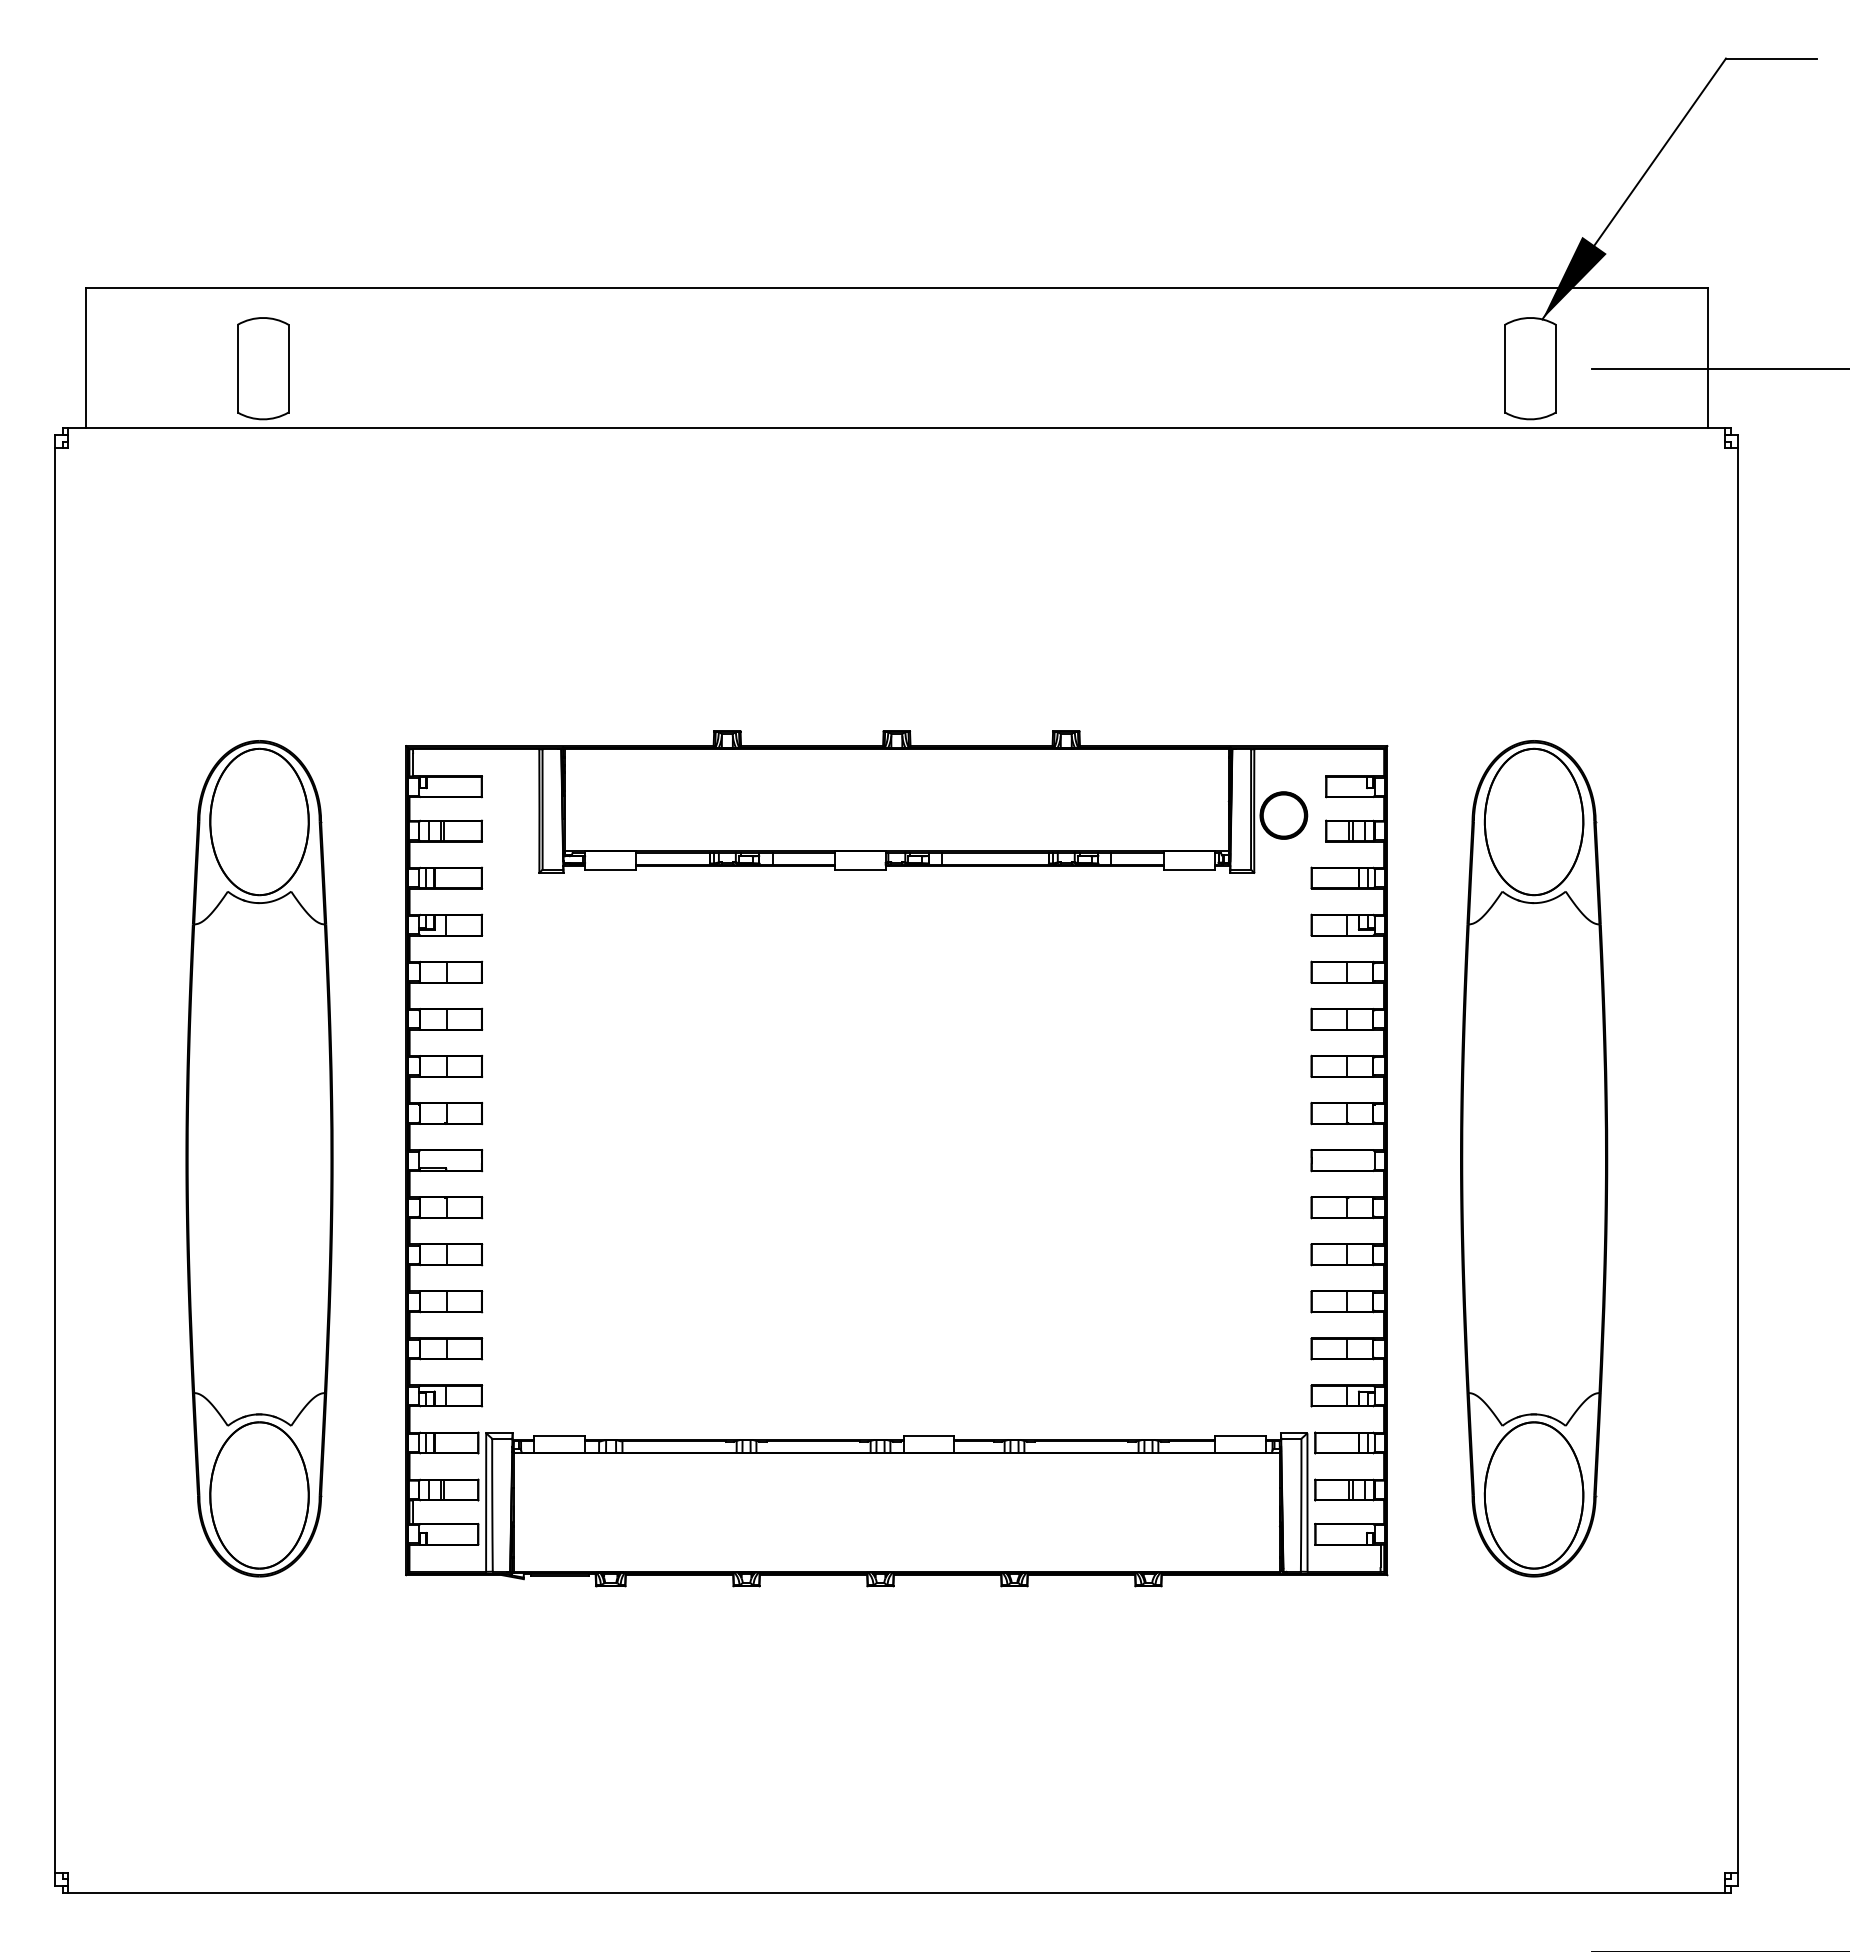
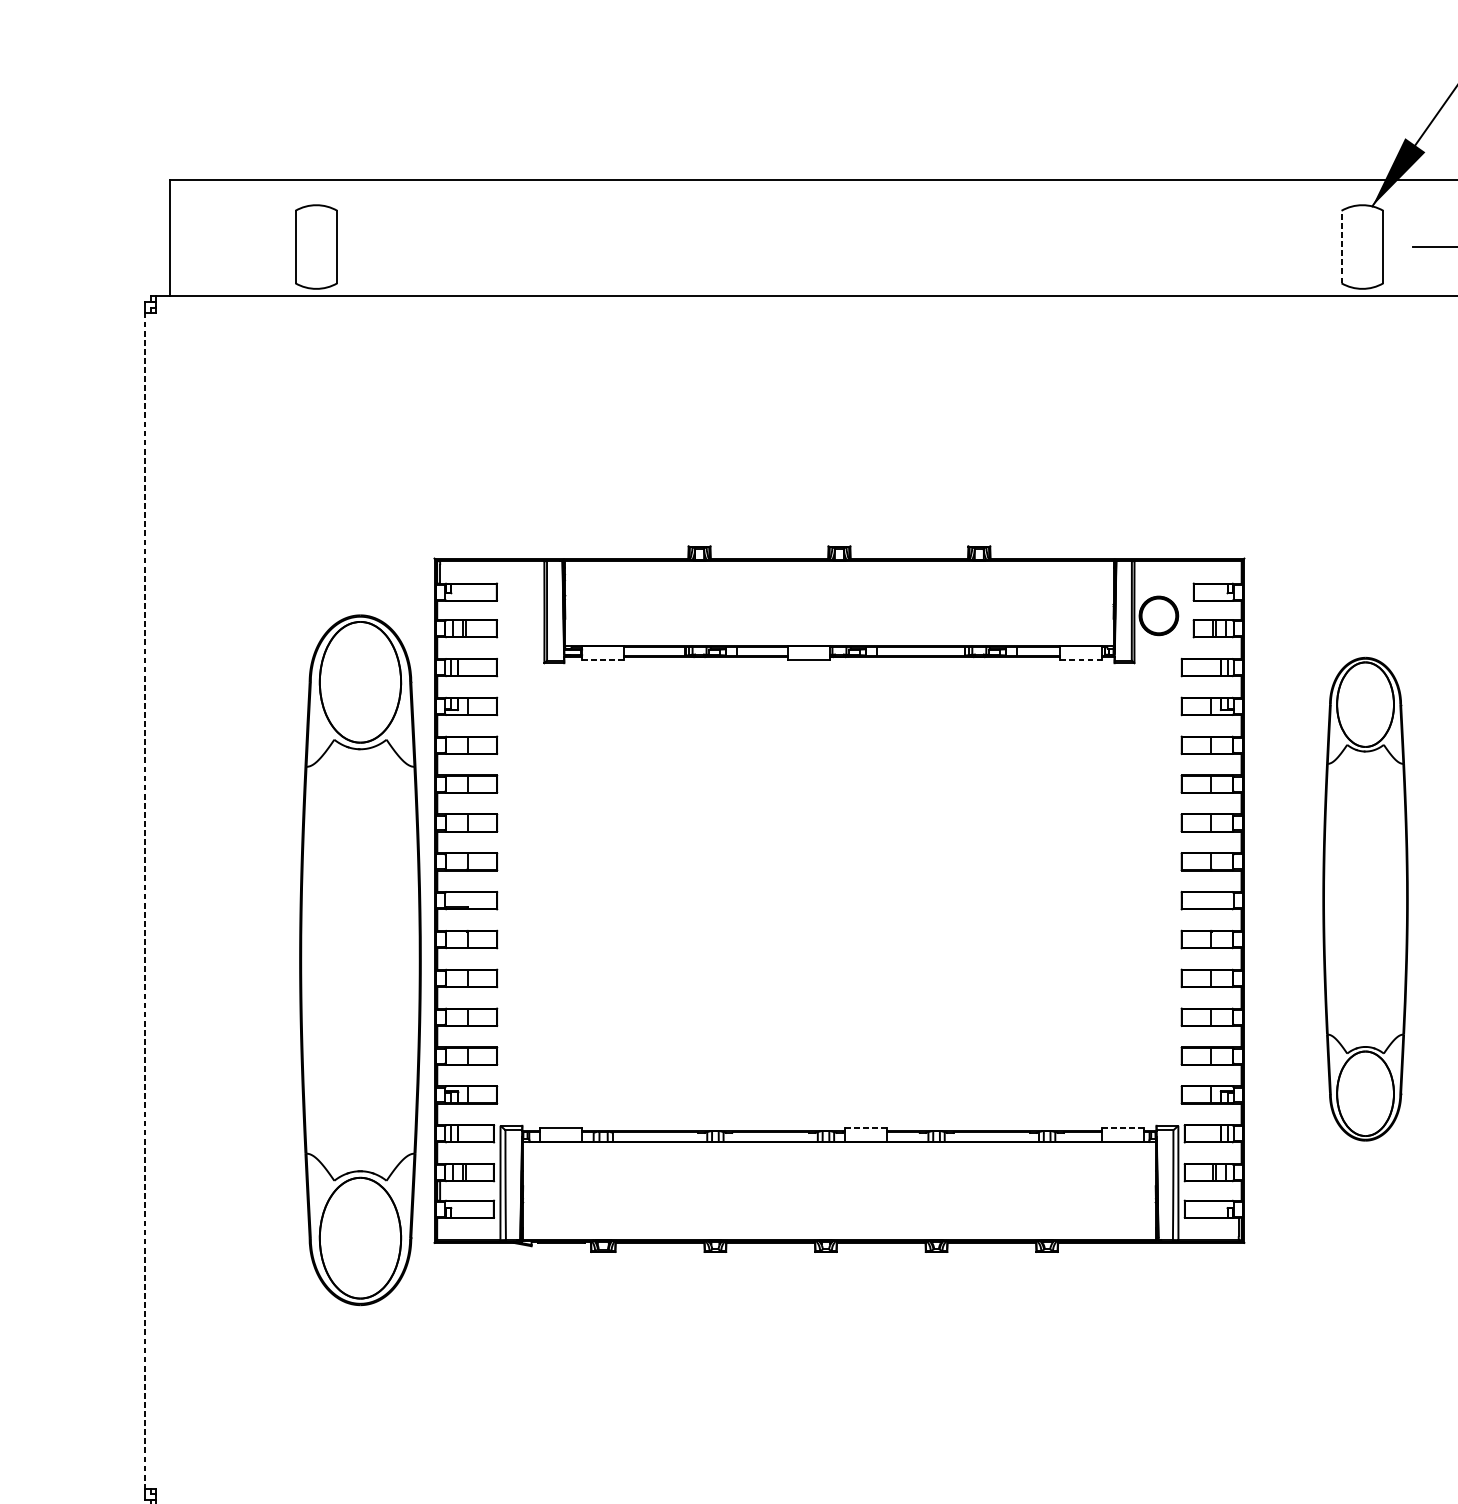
line: (1505, 368) -> (1341, 246), solid -> dashed
line: (610, 869) -> (603, 660), solid -> dashed
line: (1190, 869) -> (1081, 660), solid -> dashed
part: (259, 1158) -> (360, 960), moved
part: (1534, 1158) -> (1365, 898), size x0.7
line: (55, 1160) -> (145, 900), solid -> dashed
line: (929, 1436) -> (866, 1128), solid -> dashed
line: (1240, 1436) -> (1123, 1128), solid -> dashed

